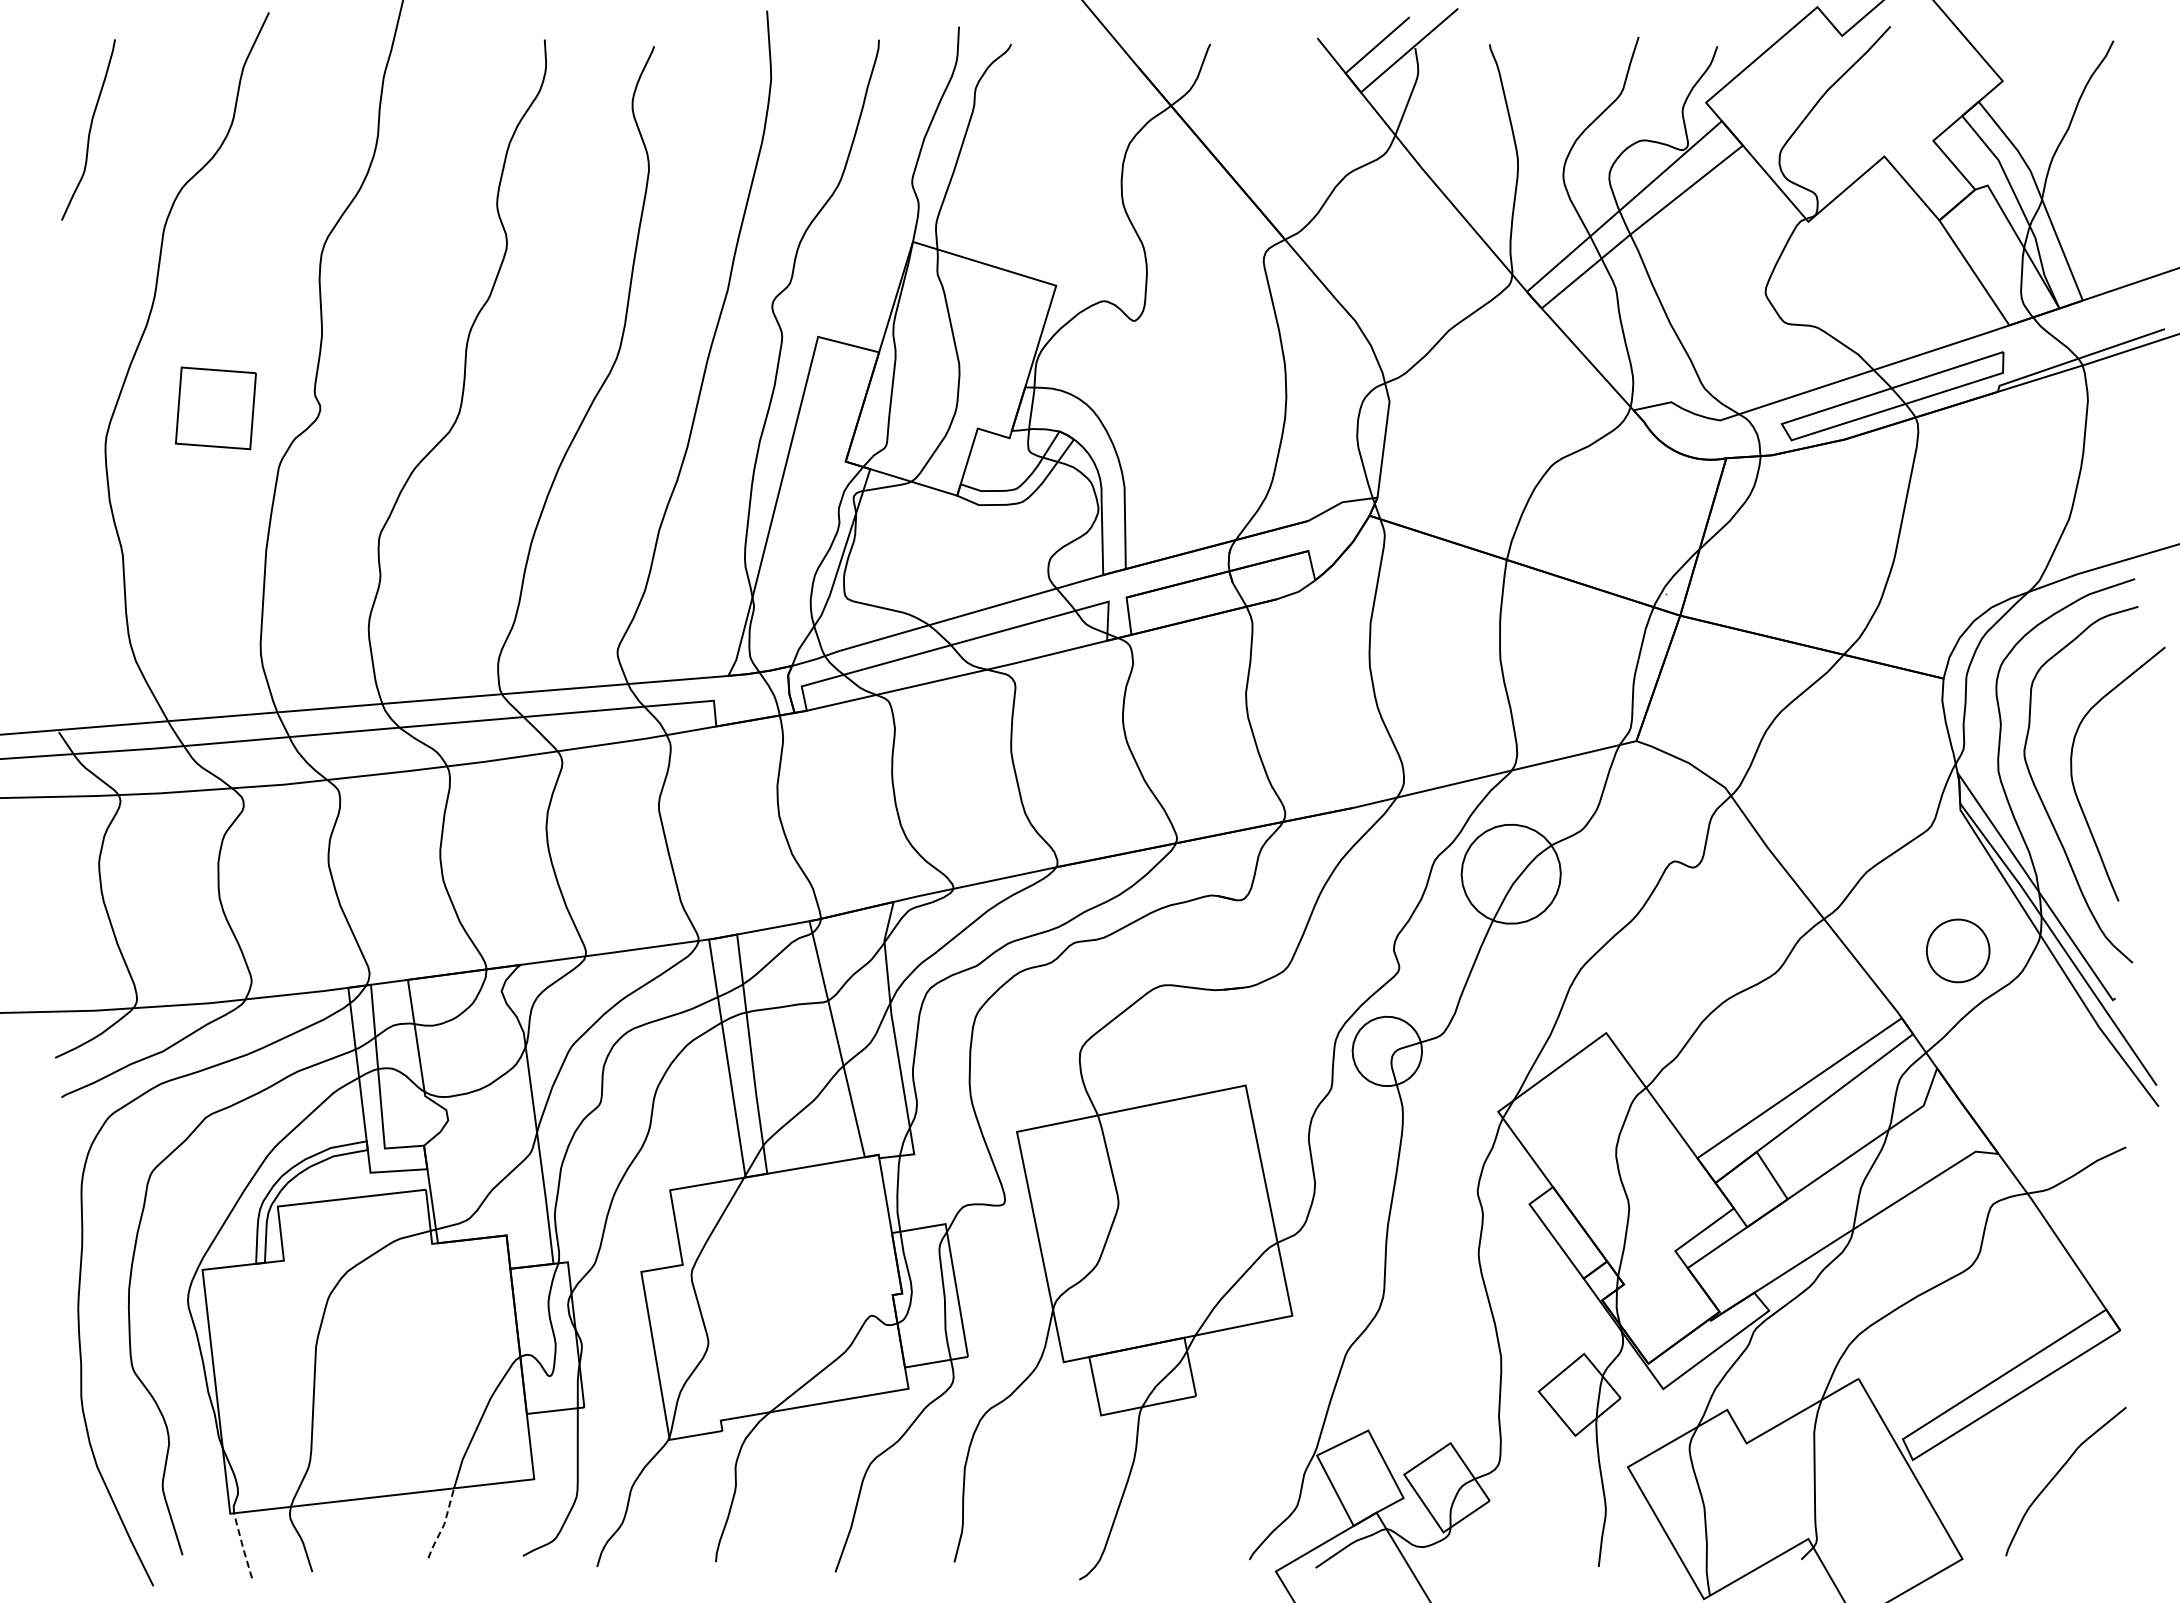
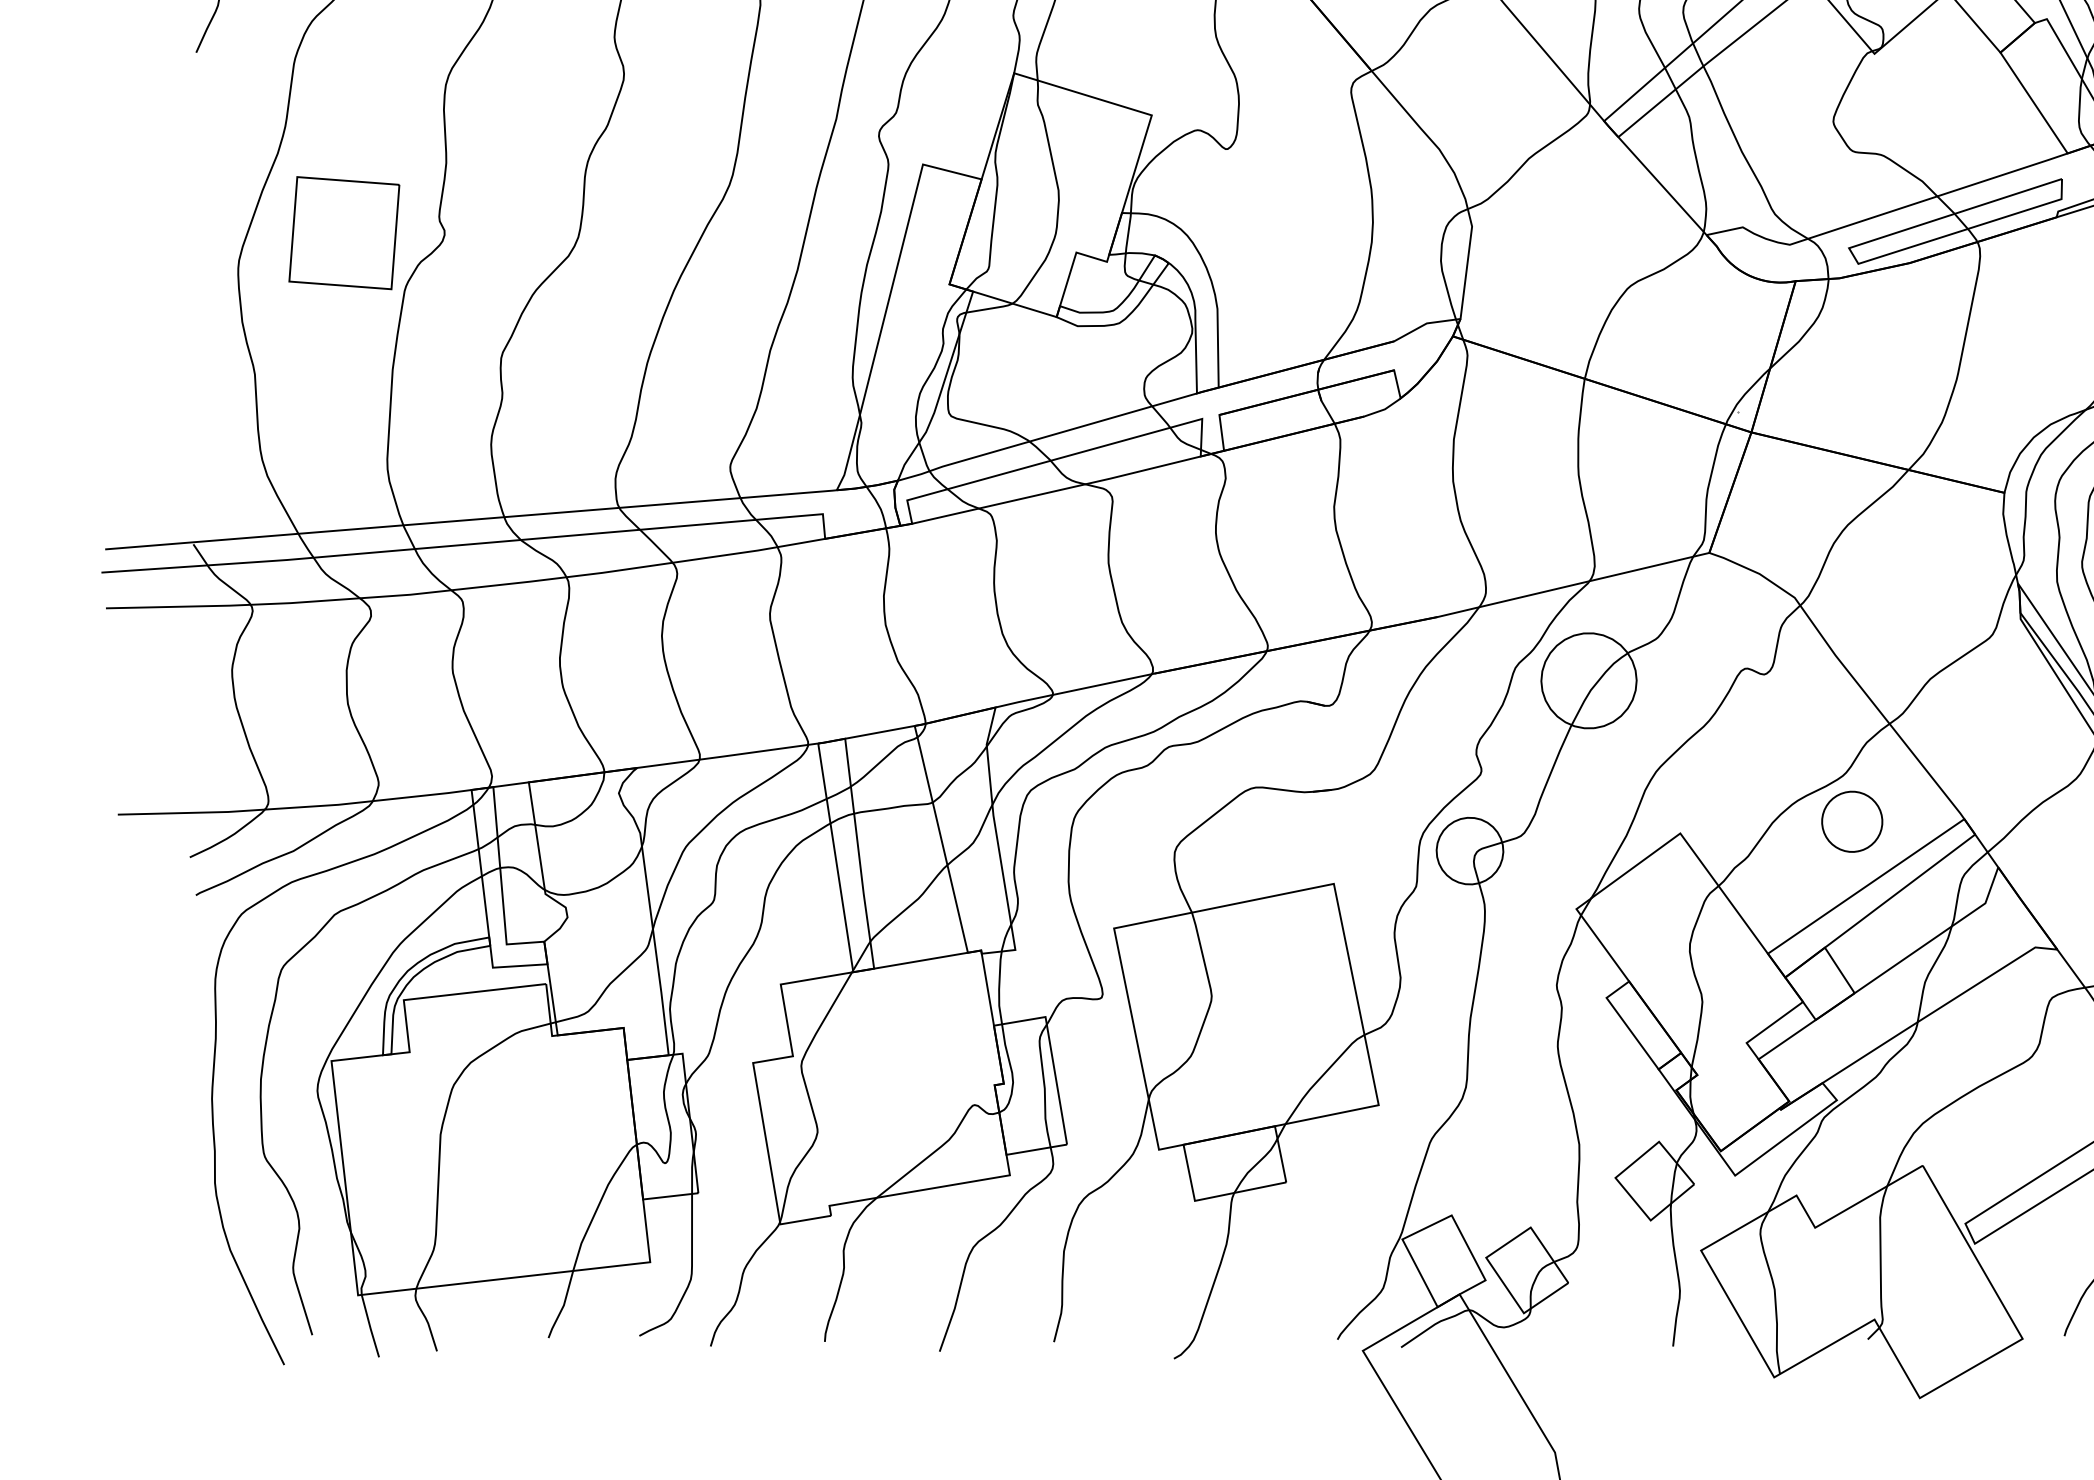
part: (215, 408) -> (343, 233), size x1.43
part: (1958, 950) -> (1852, 821), moved
line: (444, 1524) -> (563, 1305), dashed -> solid
line: (242, 1546) -> (369, 1326), dashed -> solid

